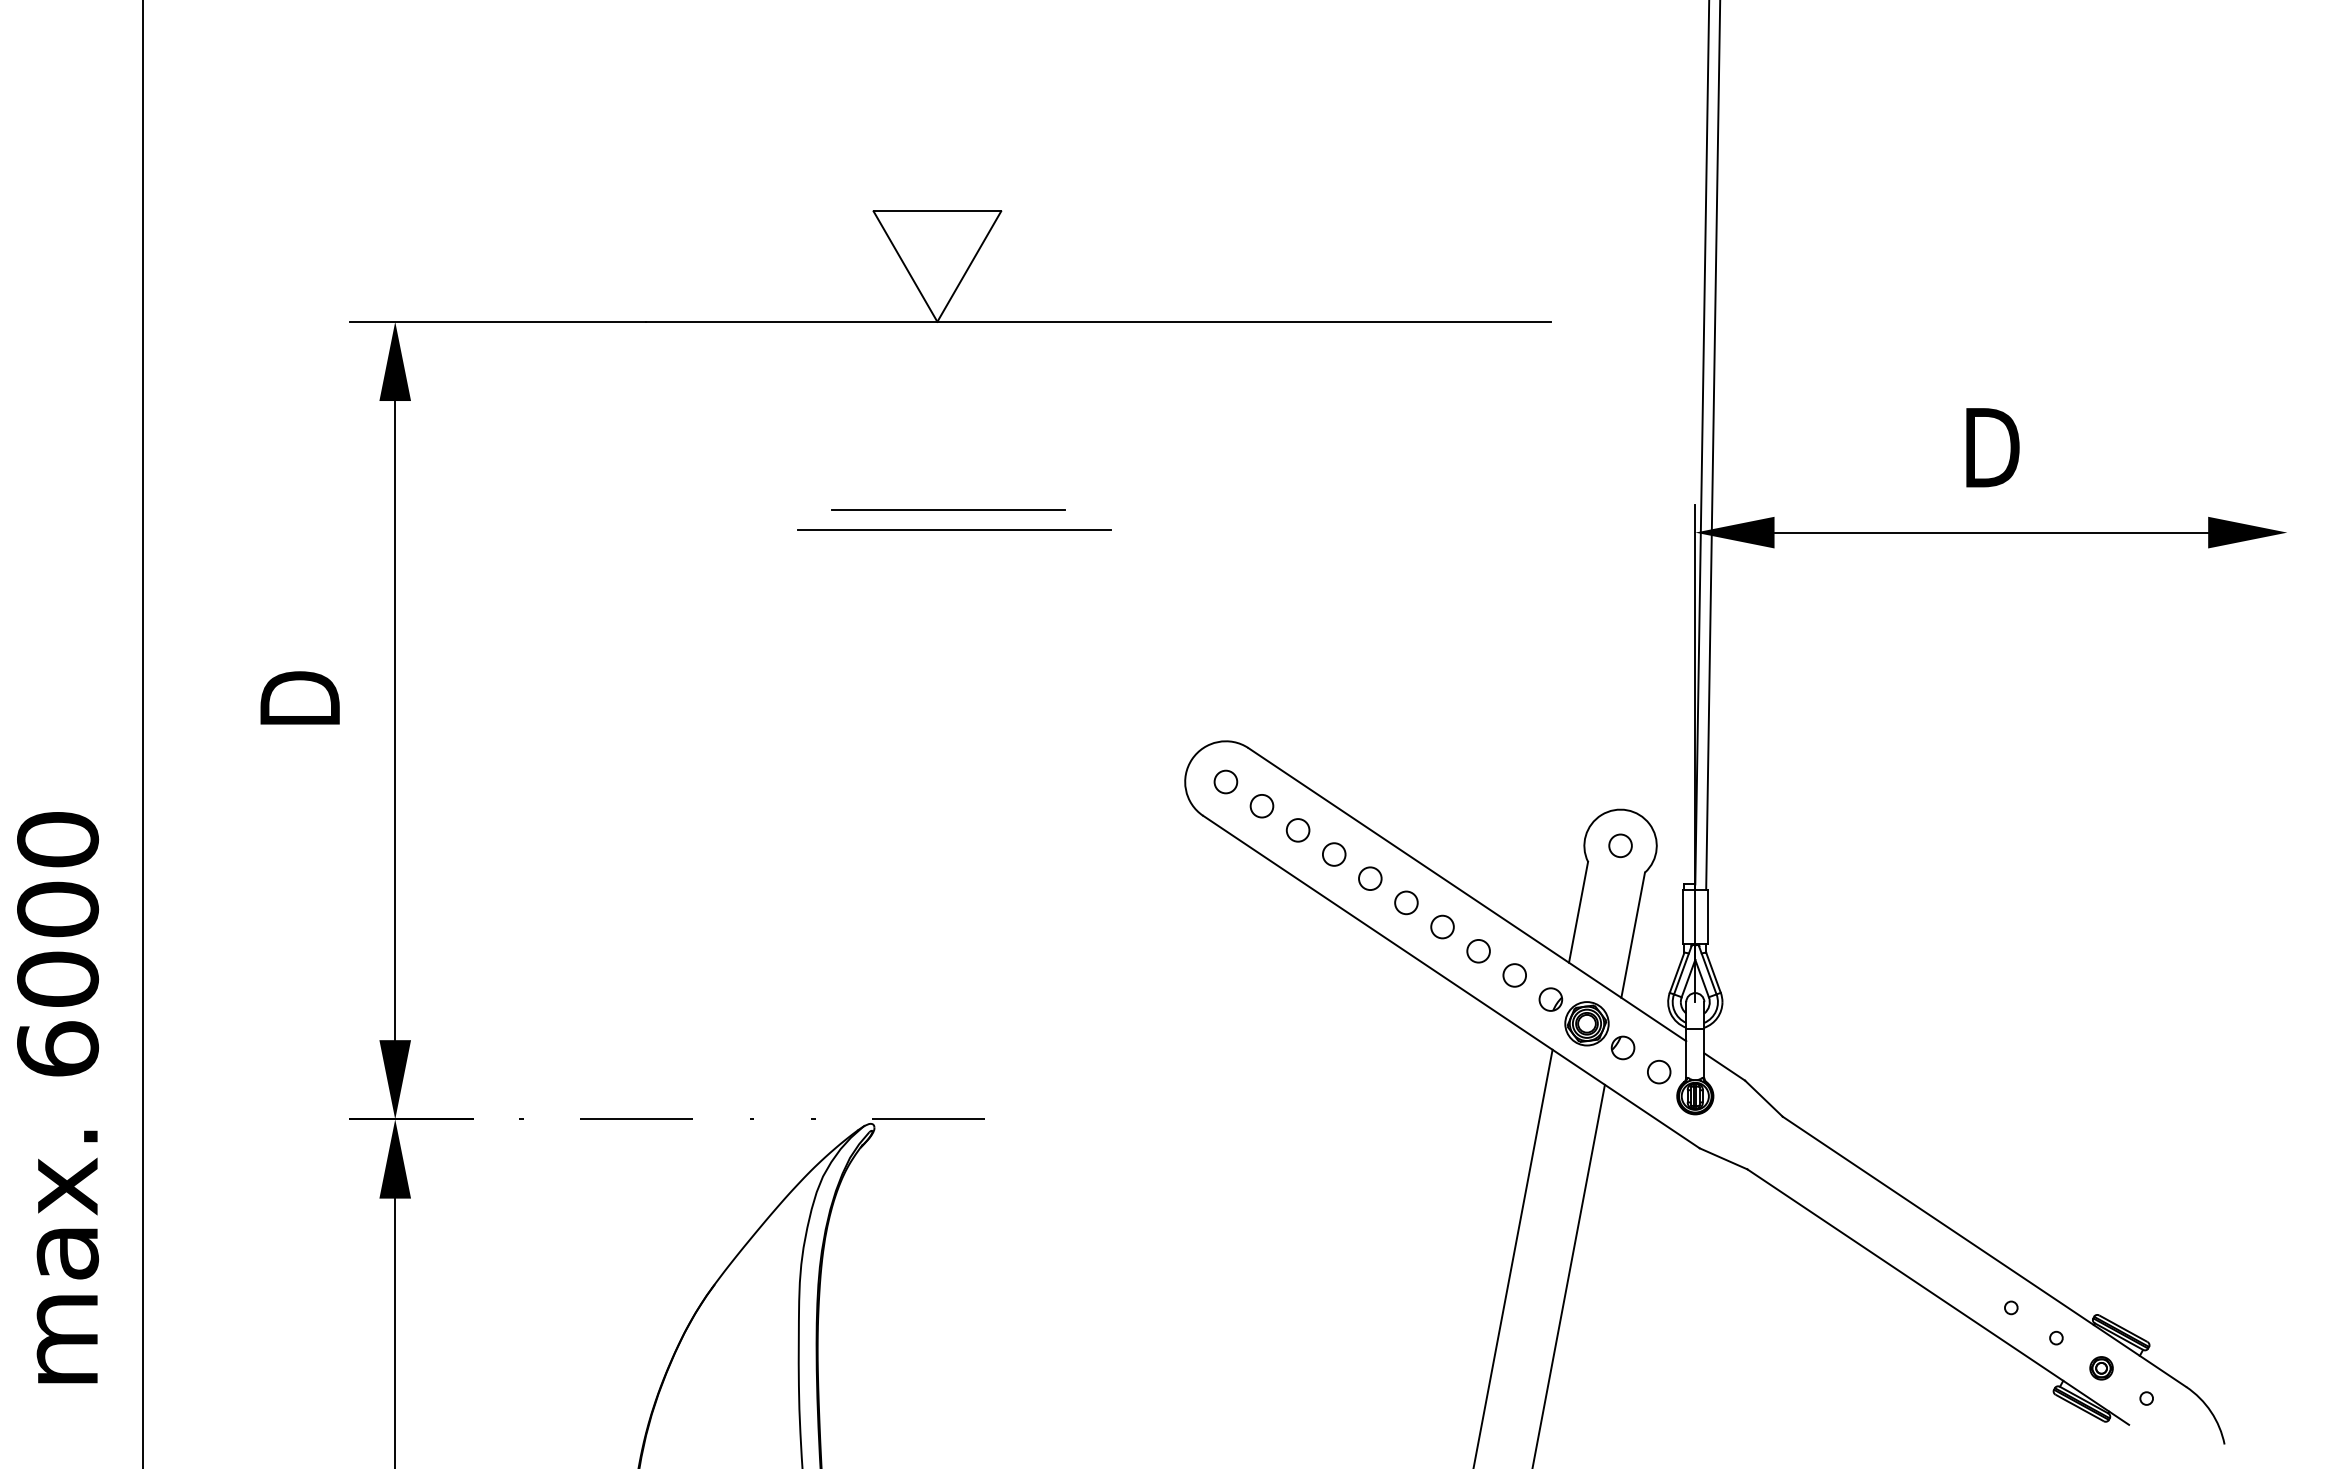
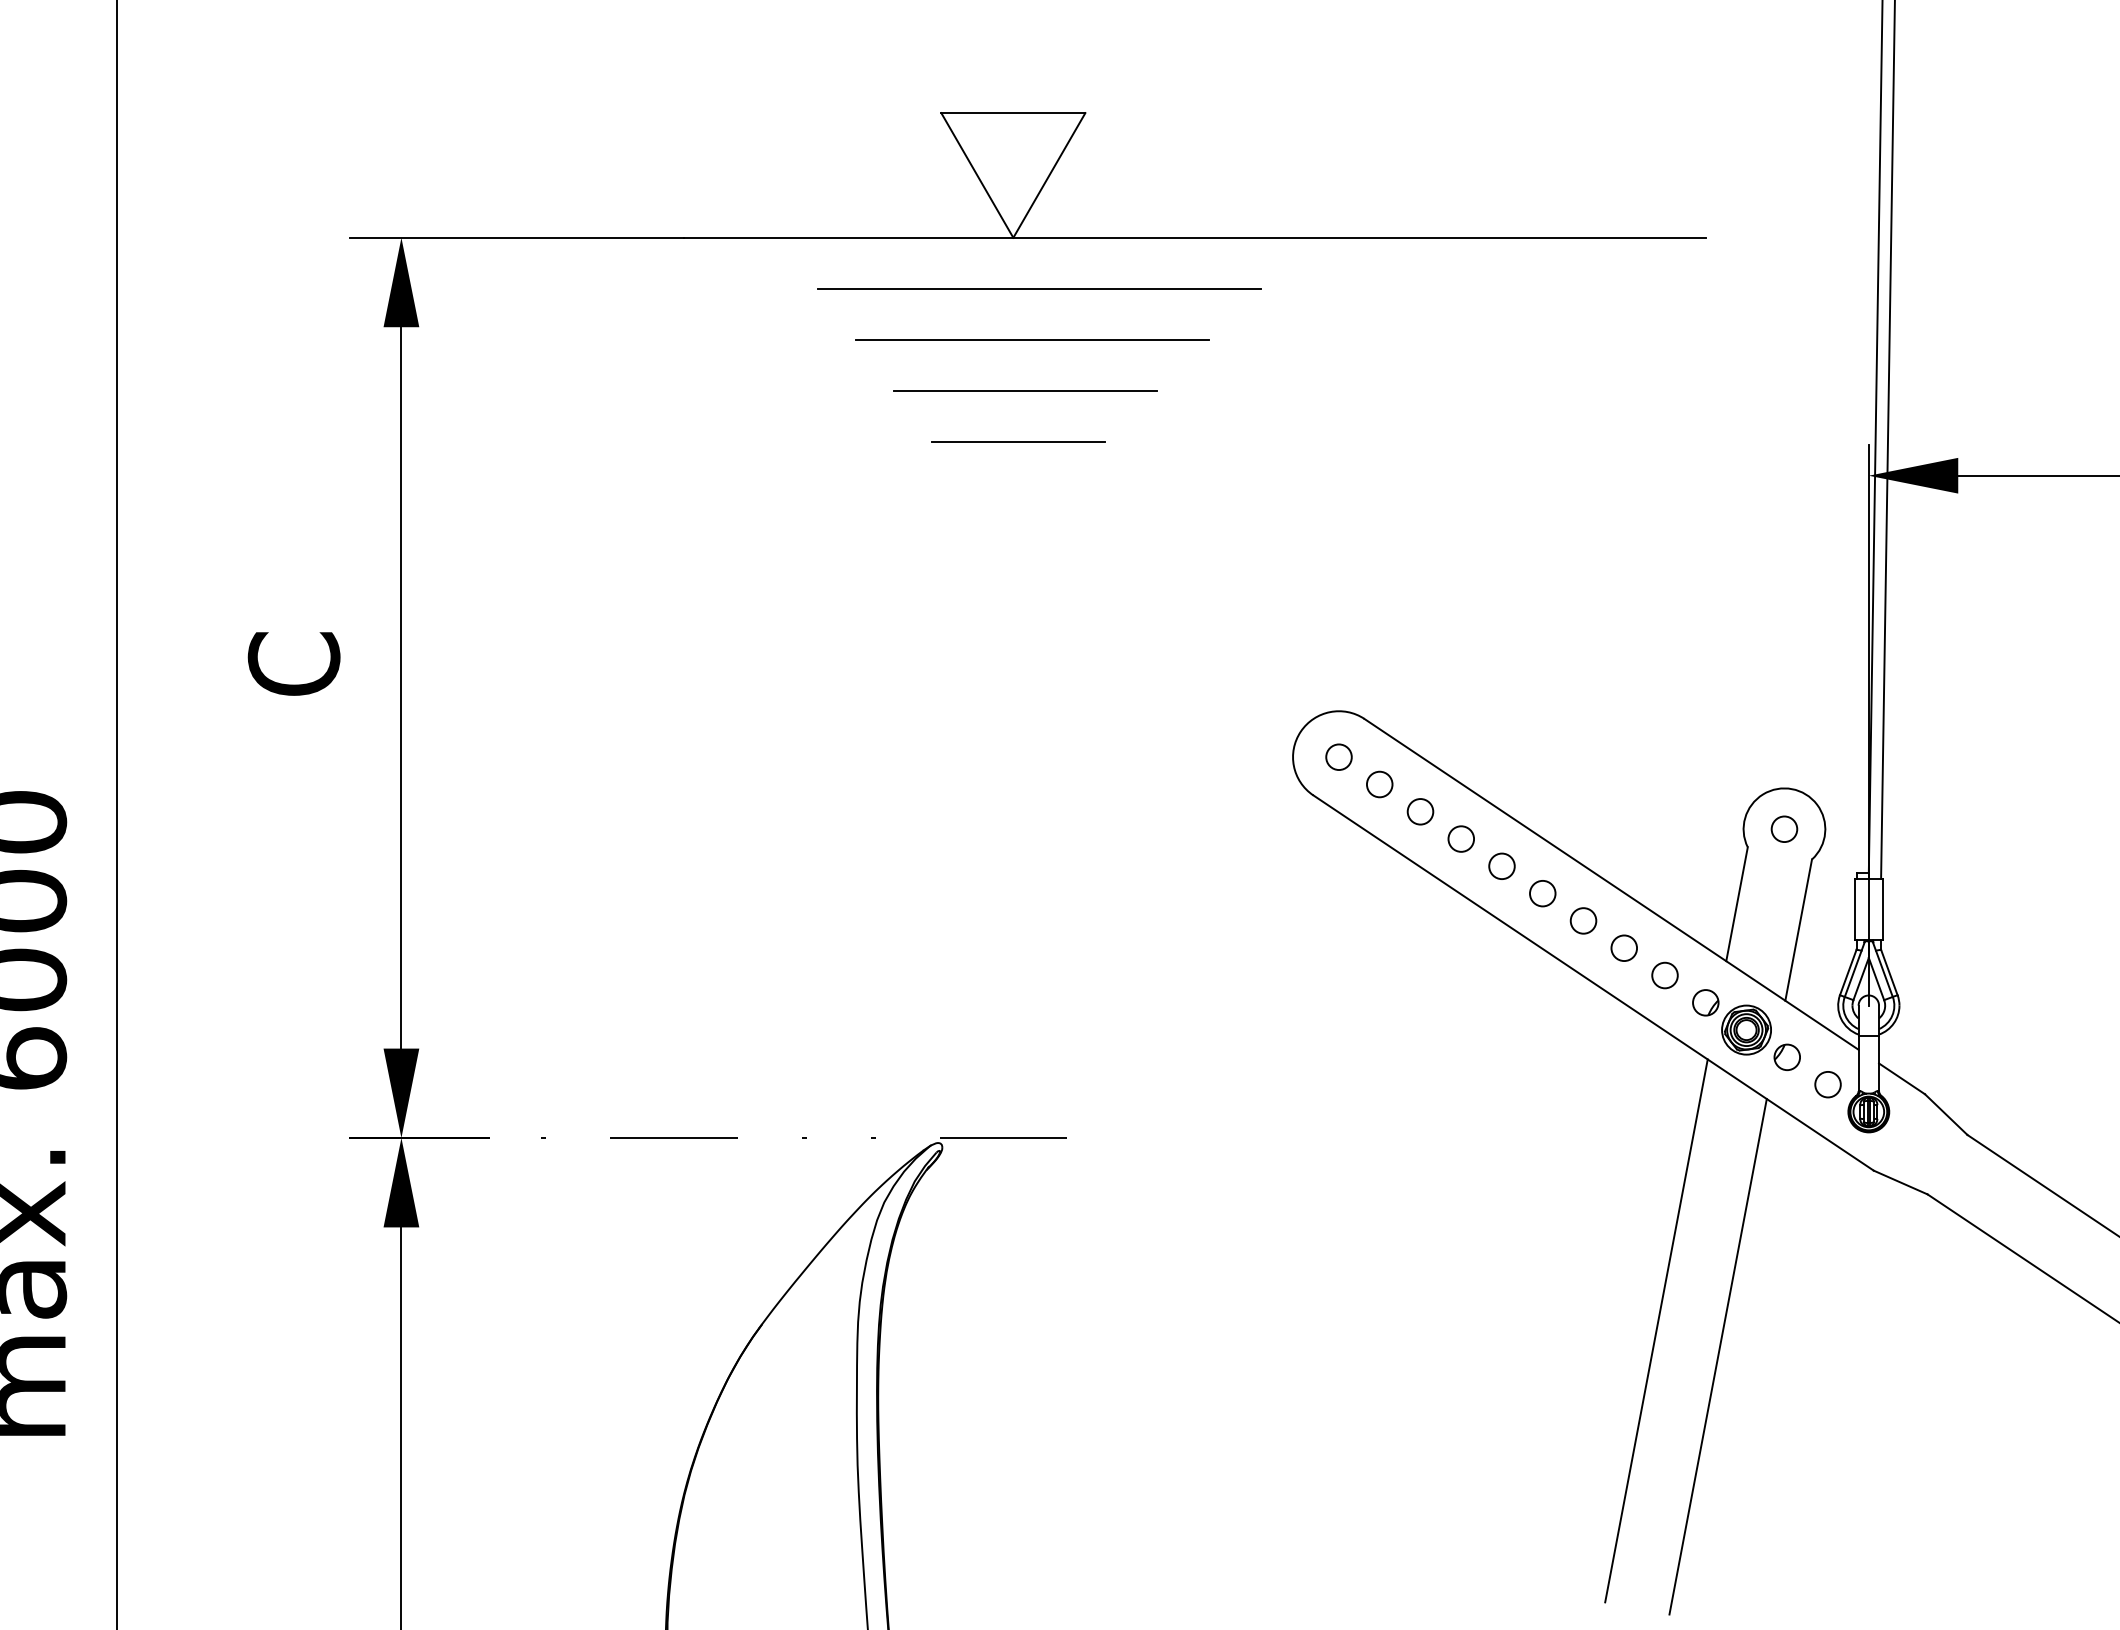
line: (960, 367) -> (1039, 289), added
line: (941, 502) -> (1017, 441), added
line: (948, 509) -> (1025, 390), moved
line: (954, 529) -> (1032, 339), moved
text: (300, 699) -> (294, 664), D -> C

